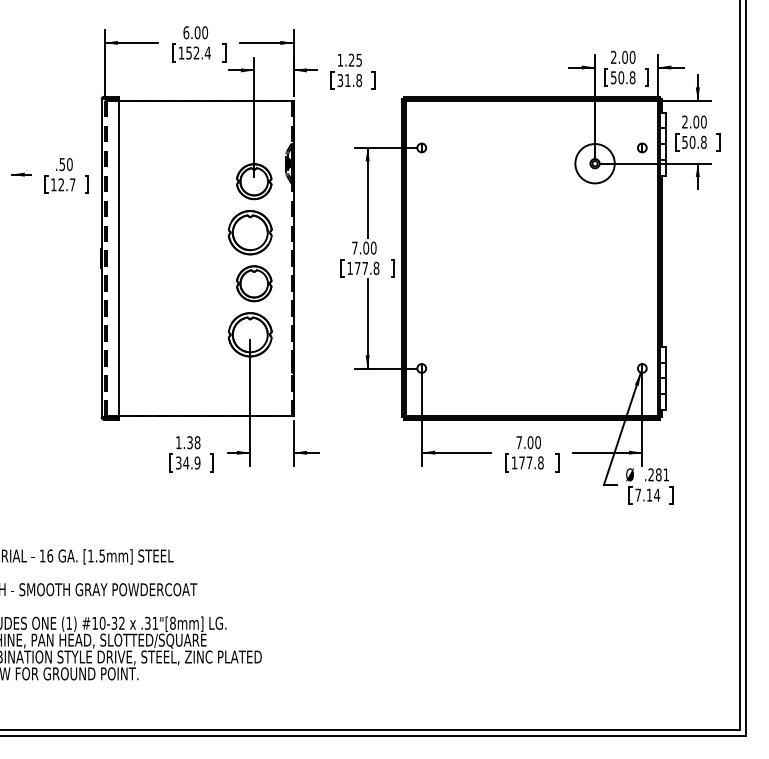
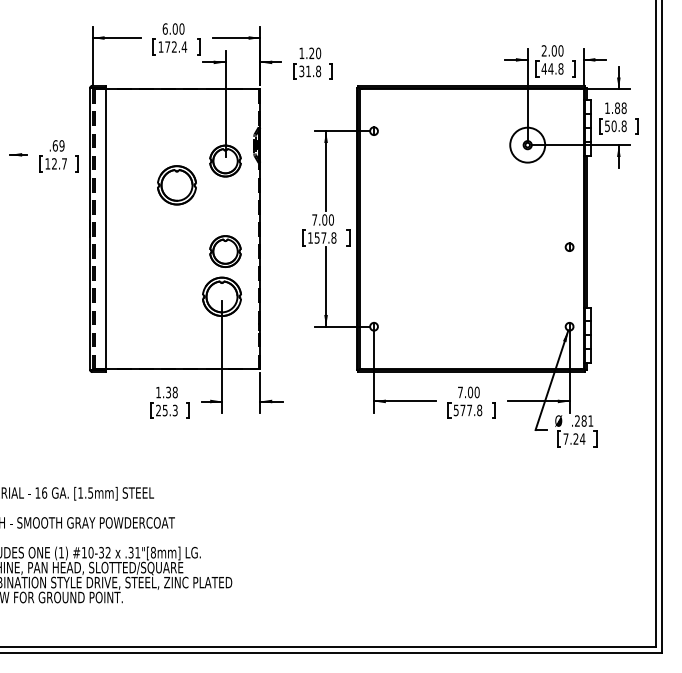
text: (188, 52) -> (167, 46), 152.4 -> 172.4
text: (359, 60) -> (318, 53), 1.25 -> 1.20
text: (617, 77) -> (547, 68), 50.8 -> 44.8
text: (694, 121) -> (615, 107), 2.00 -> 1.88
part: (642, 147) -> (569, 246), moved
text: (65, 164) -> (58, 145), .50 -> .69
part: (249, 232) -> (176, 185), moved
text: (356, 267) -> (316, 237), 177.8 -> 157.8
text: (187, 462) -> (166, 410), 34.9 -> 25.3
text: (513, 462) -> (455, 410), 177.8 -> 577.8
text: (648, 494) -> (575, 438), 7.14 -> 7.24

